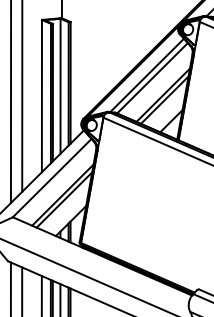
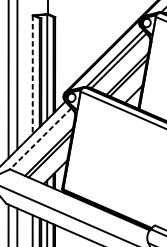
line: (41, 96) -> (32, 75), solid -> dashed
line: (51, 178) -> (40, 139), solid -> dashed

